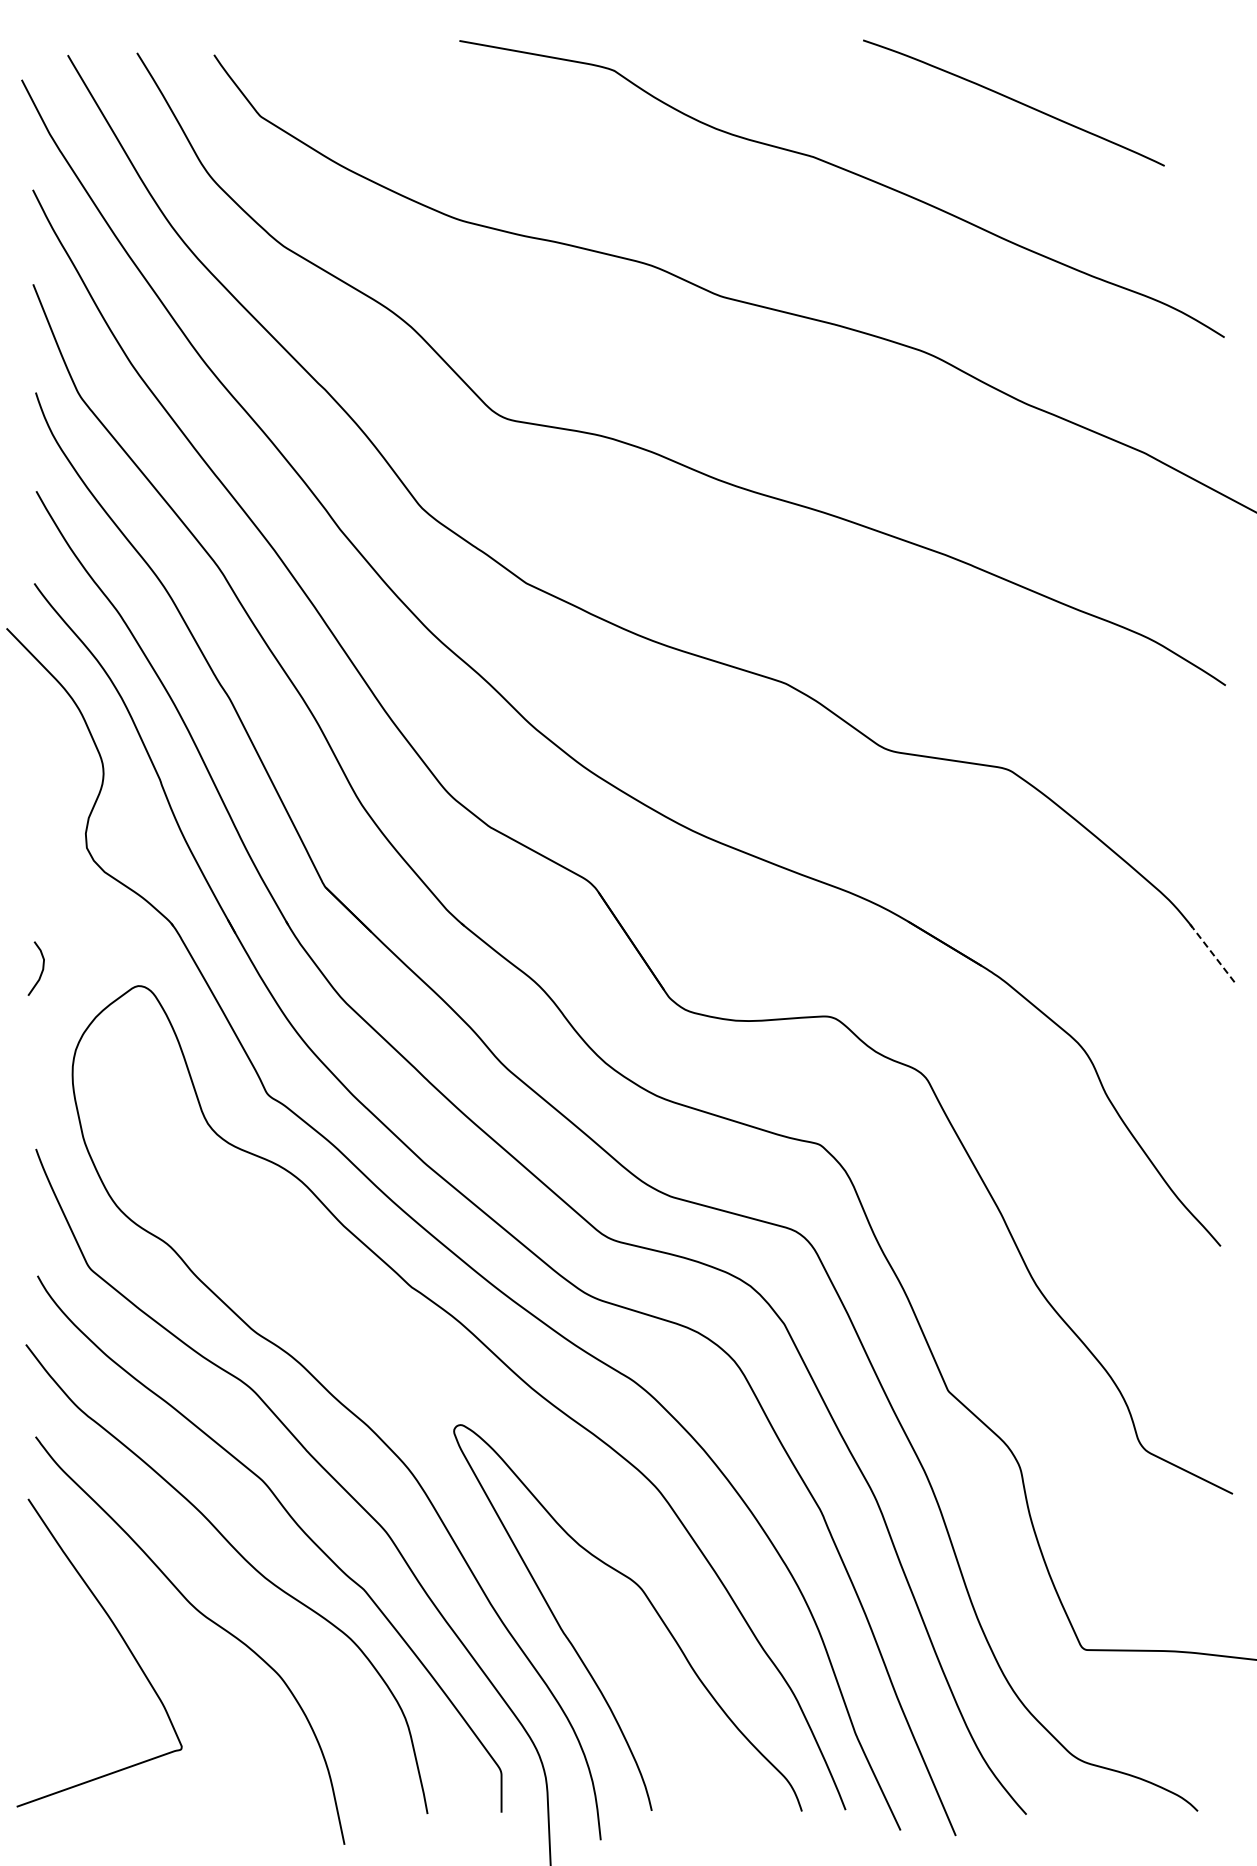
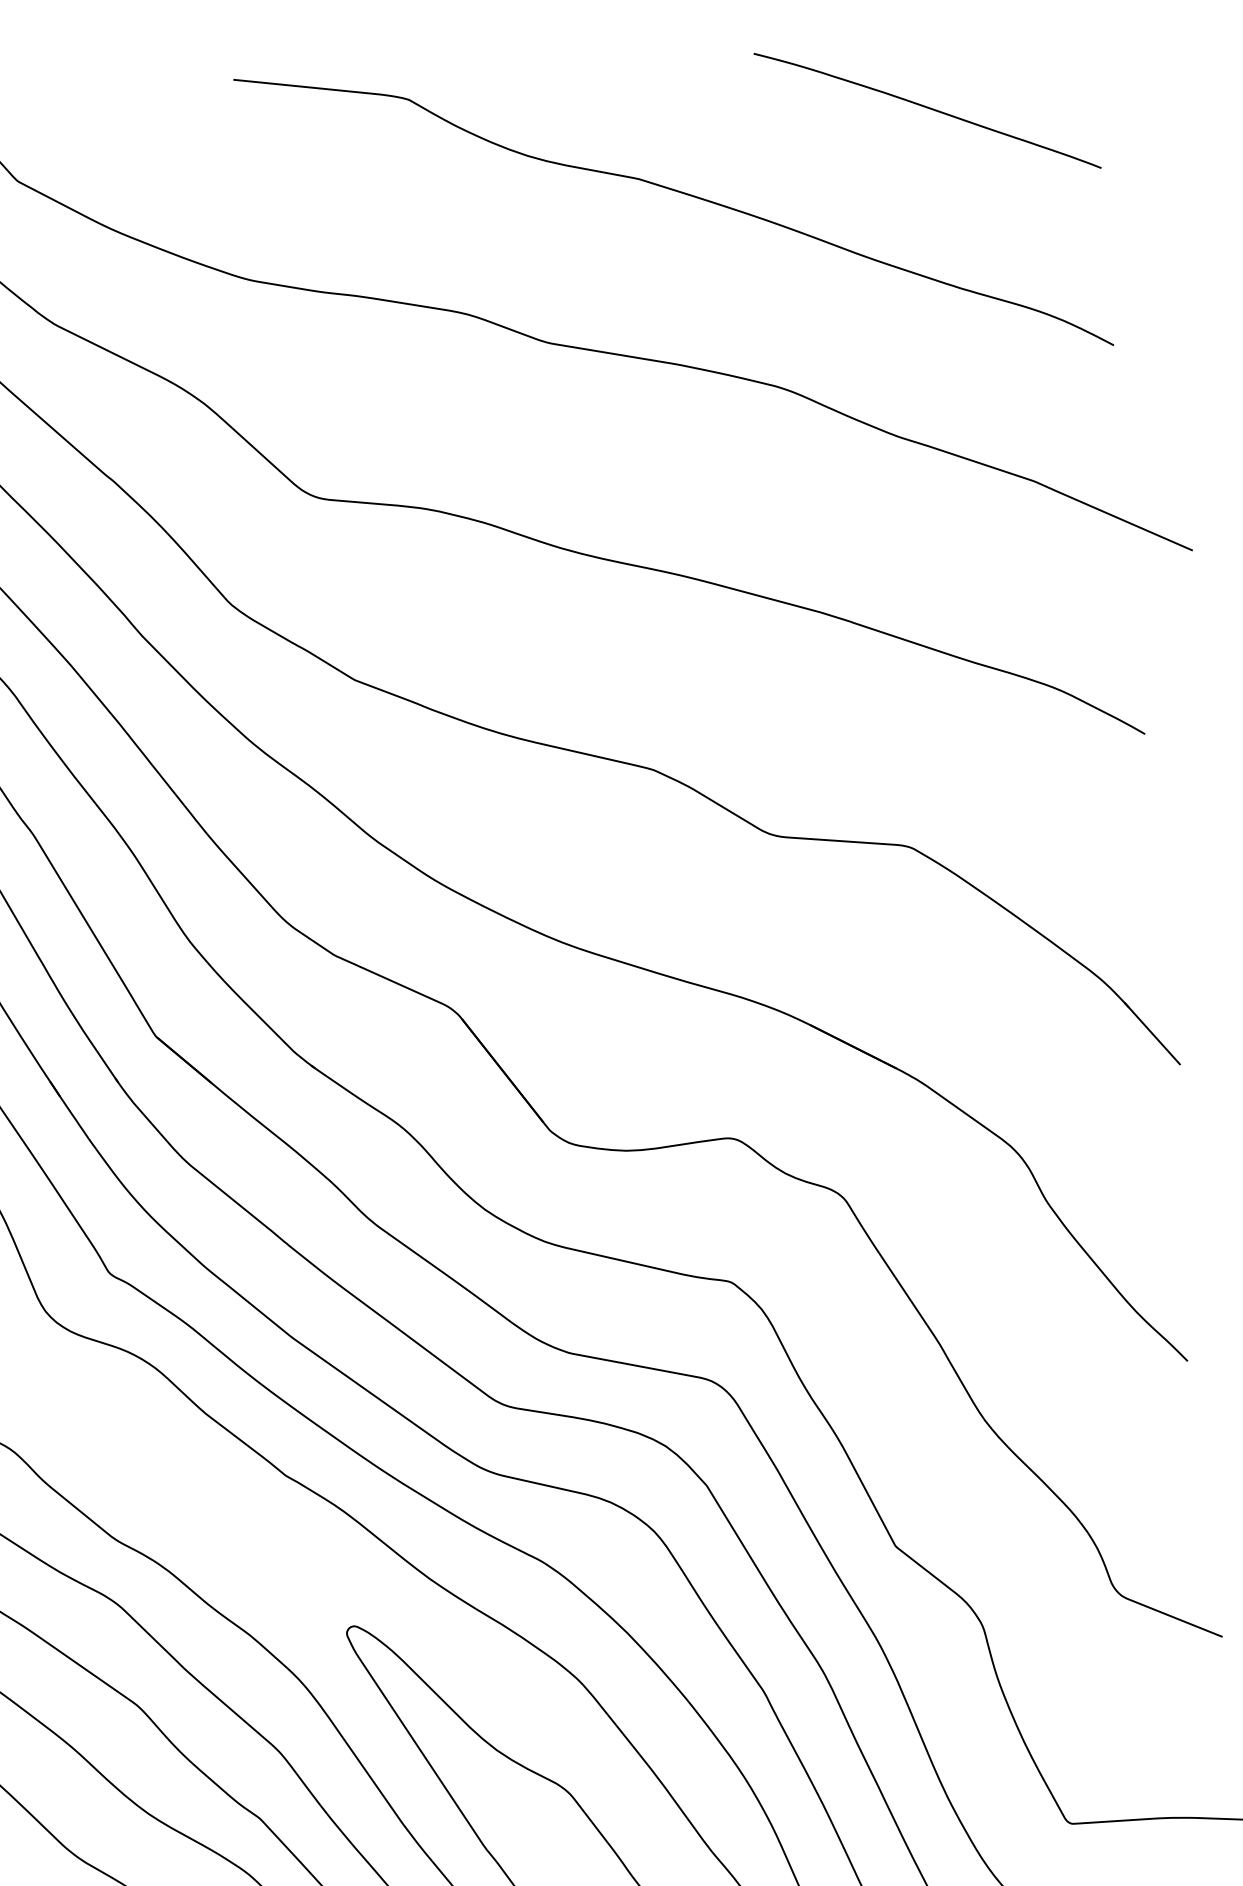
curve: (1014, 101) -> (928, 109), moved
line: (1210, 951) -> (1150, 1032), dashed -> solid

